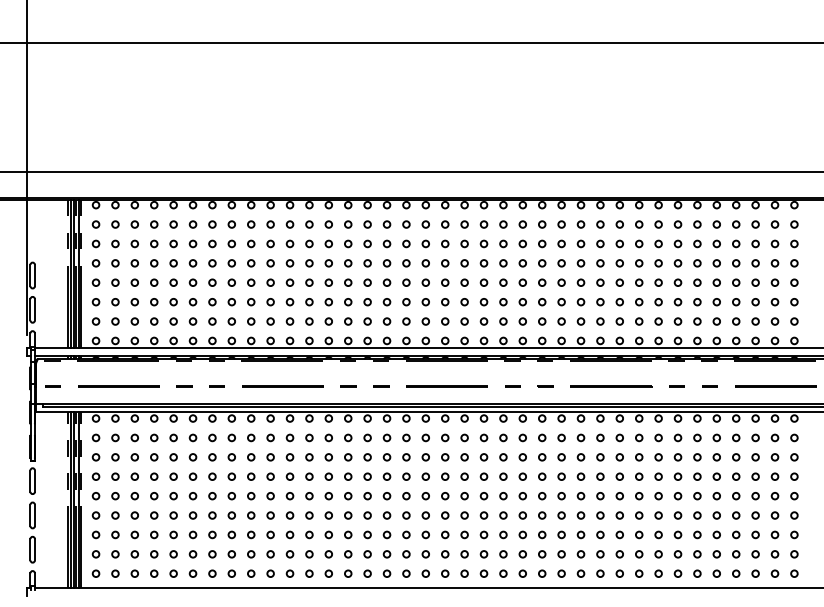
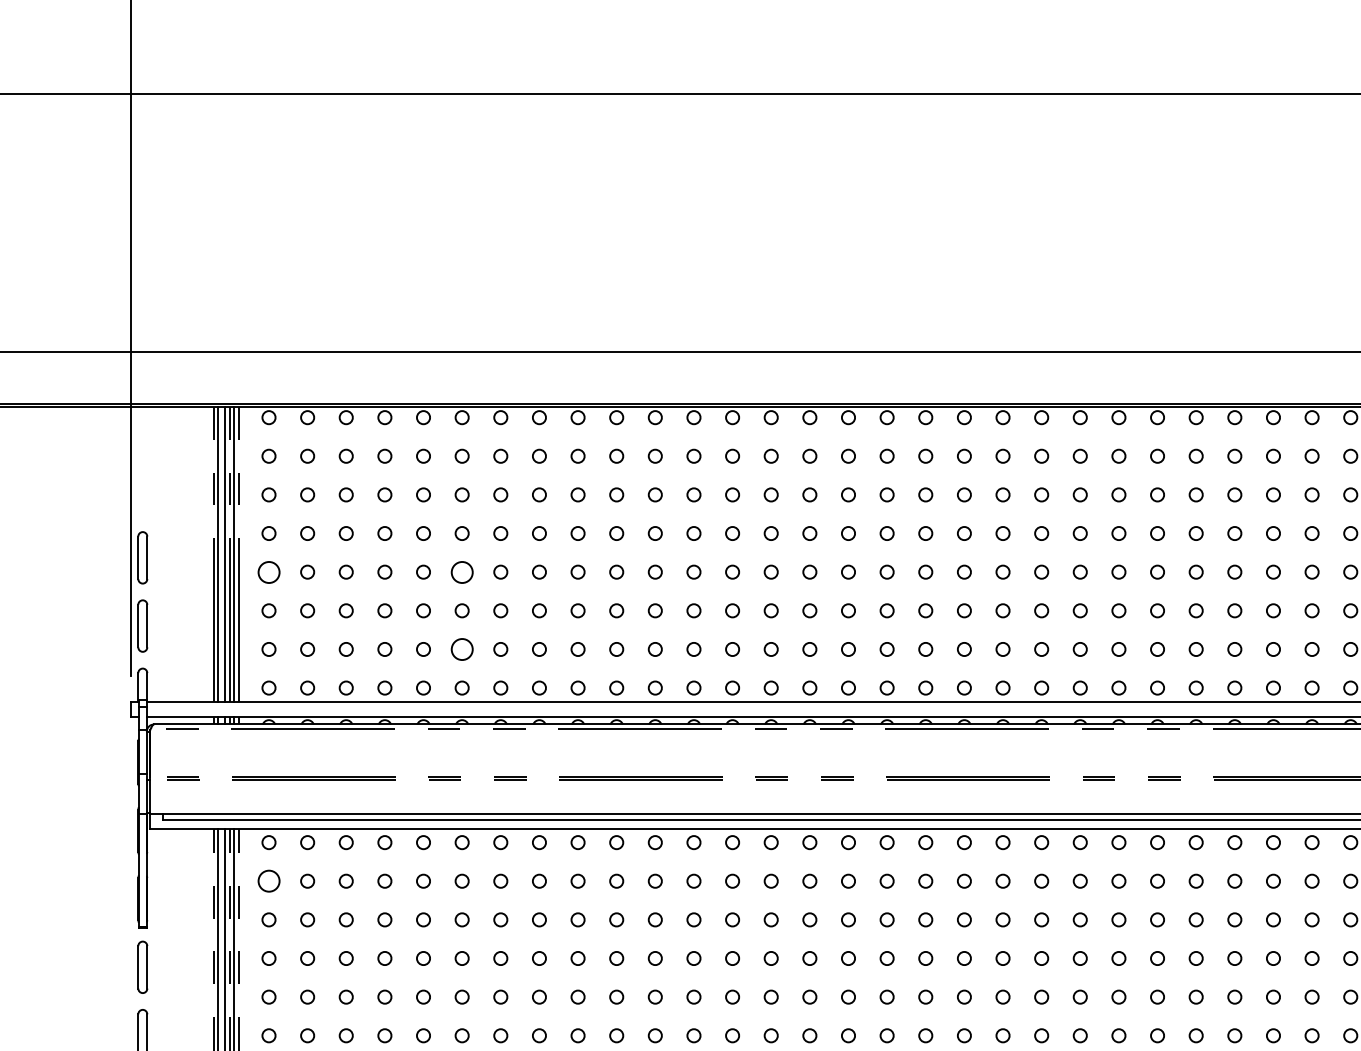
circle: (95, 282) -> (267, 571), size x1.6
circle: (192, 282) -> (461, 571), size x1.6
circle: (192, 321) -> (461, 649), size x1.6
circle: (95, 437) -> (267, 880), size x1.6

